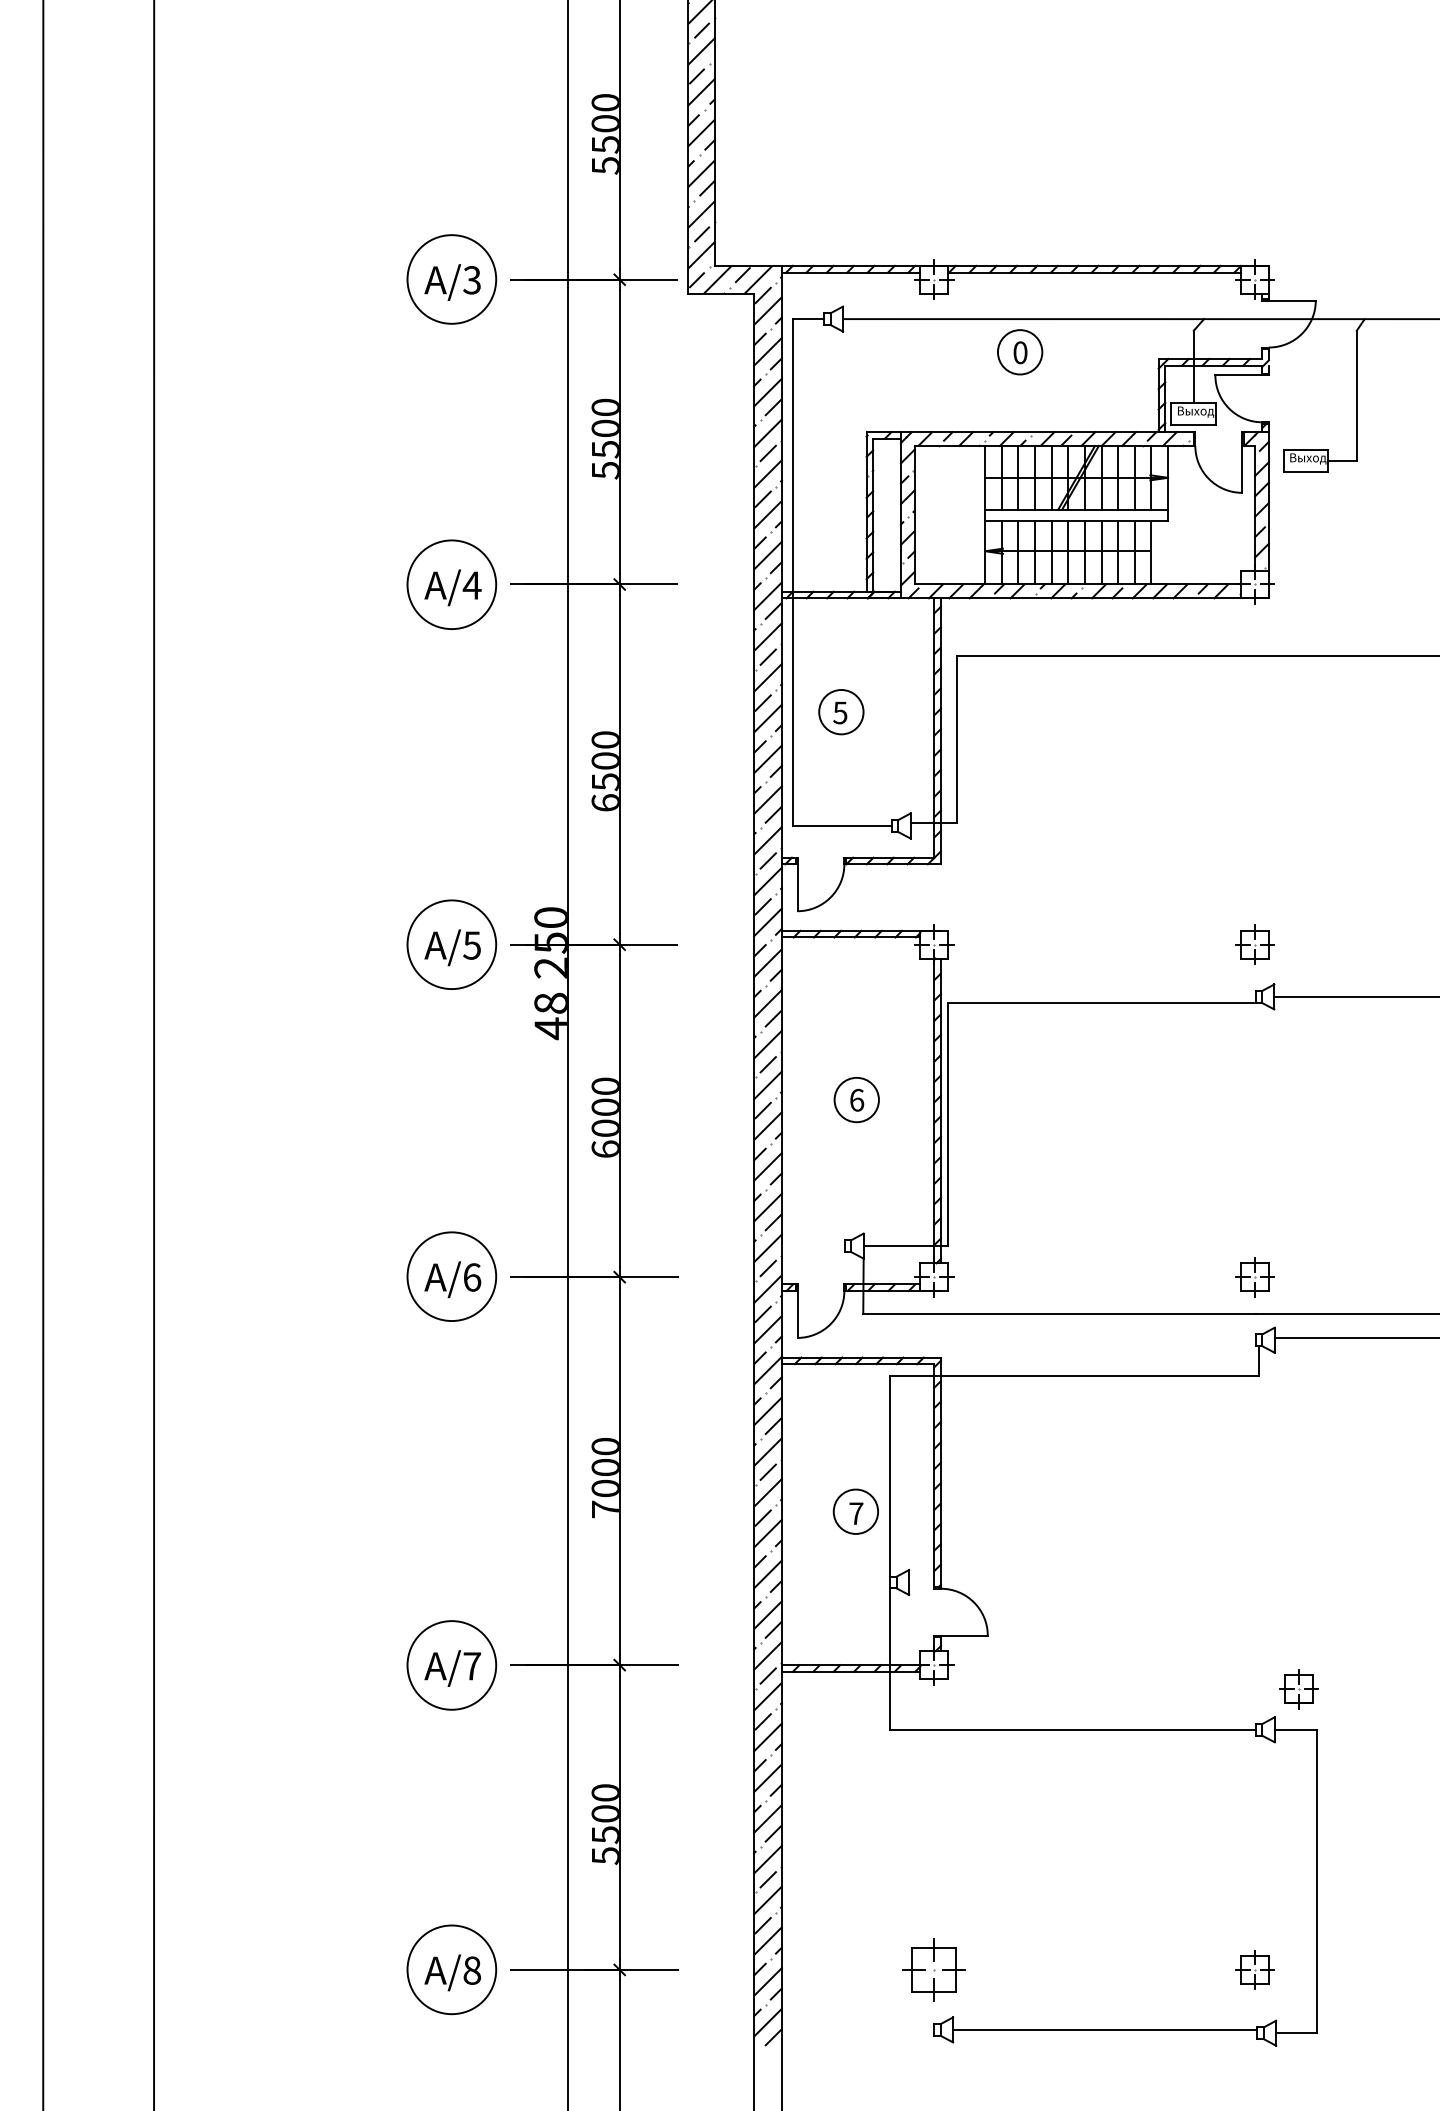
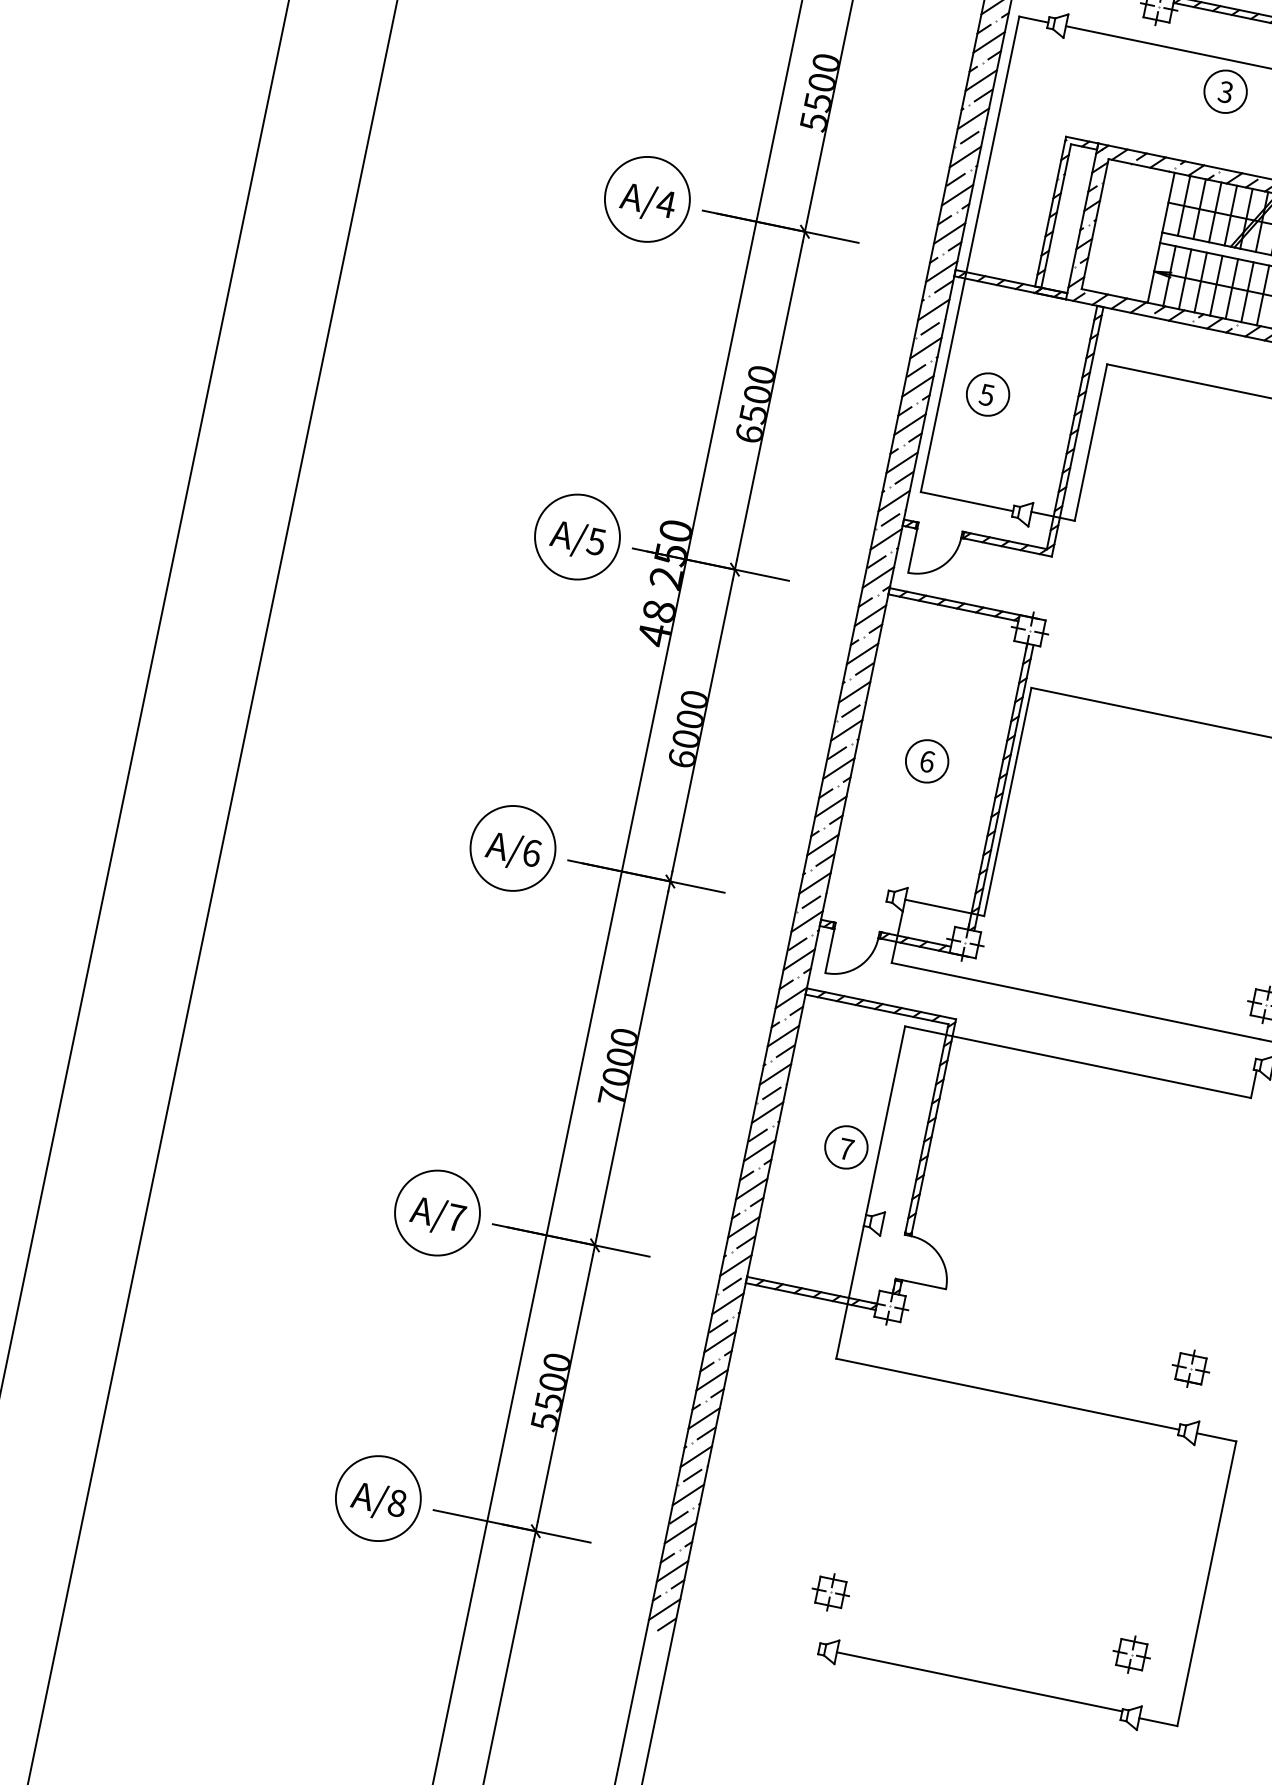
text: (1020, 352) -> (1225, 92), 0 -> 3
part: (1298, 1689) -> (1190, 1369), moved
part: (934, 1969) -> (831, 1592), size x0.62

